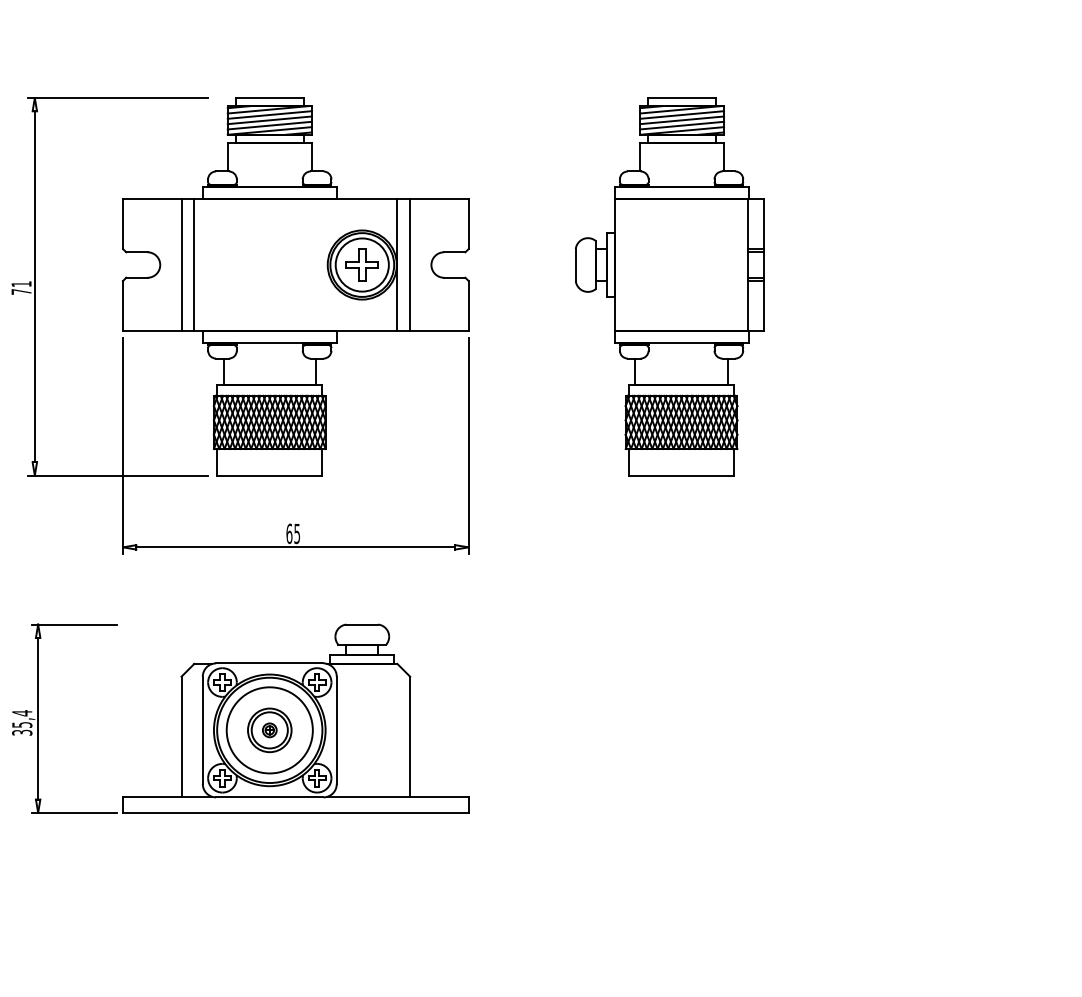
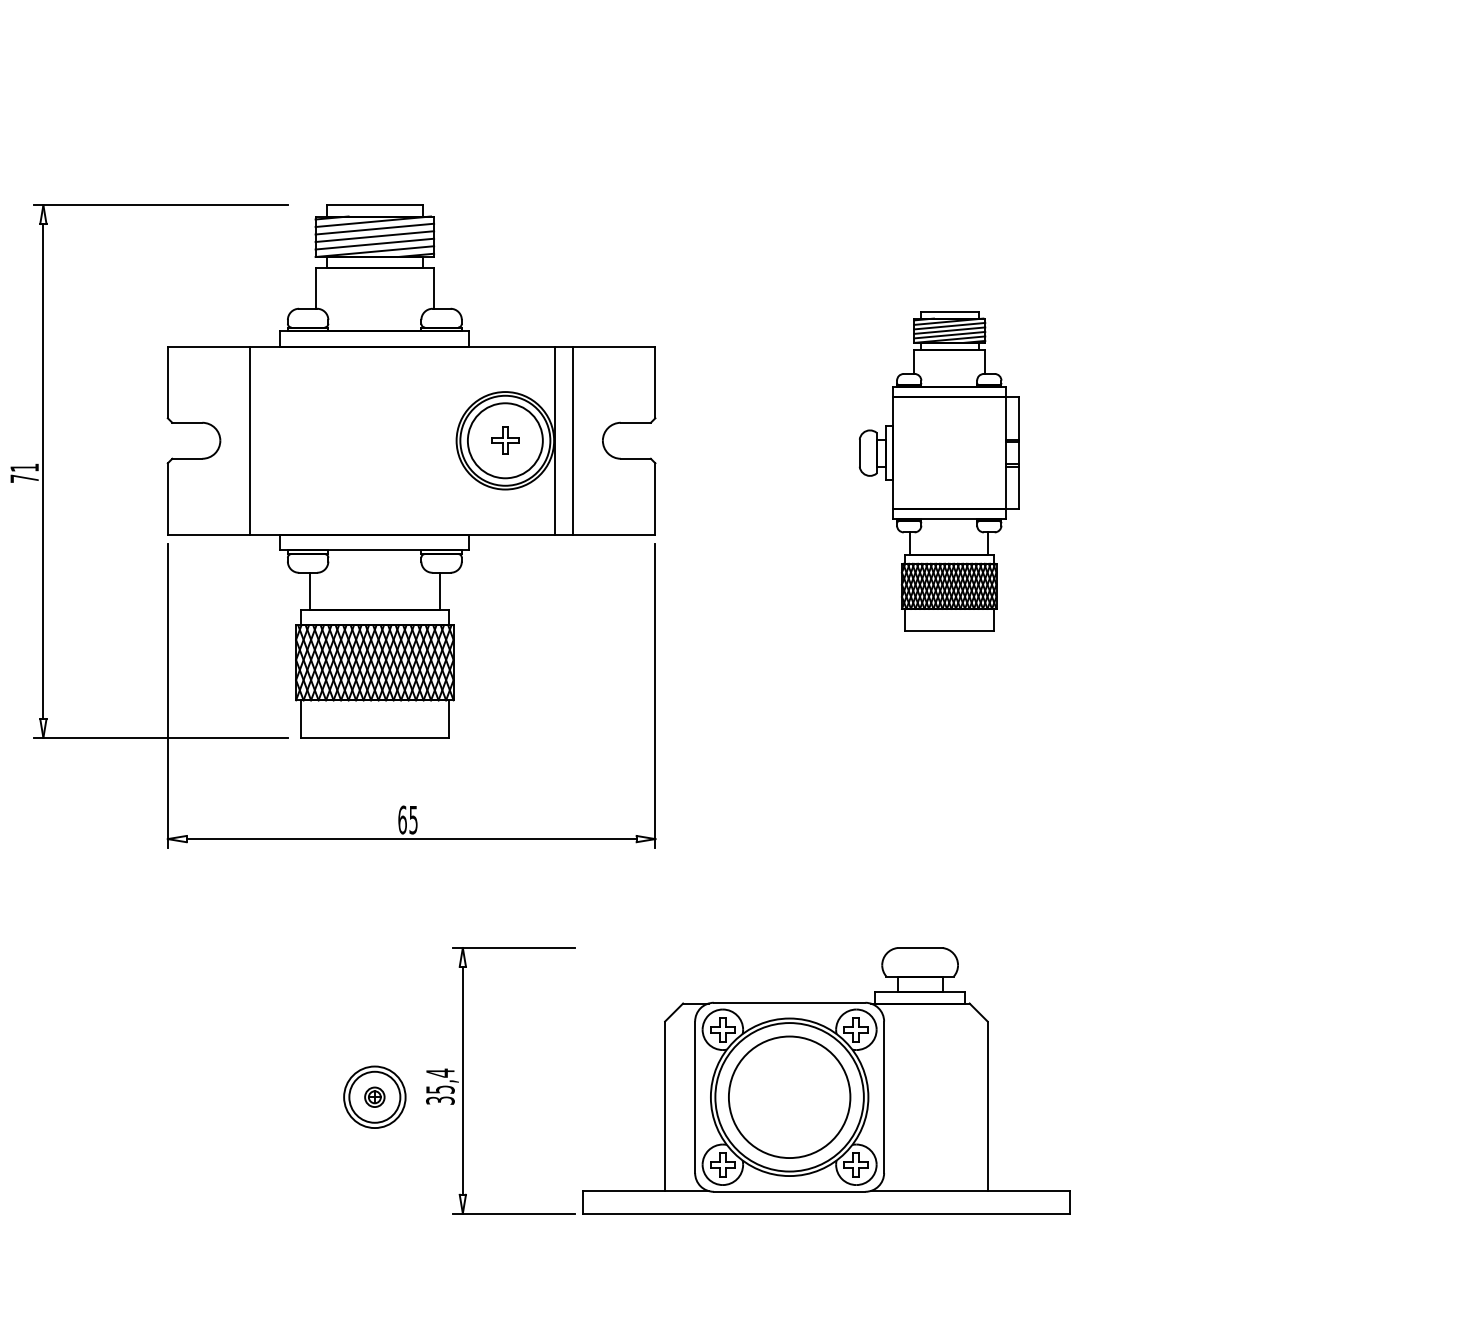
line: (194, 264) -> (268, 440), removed
part: (361, 264) -> (504, 440), size x0.6
part: (669, 286) -> (938, 471), size x0.6
part: (240, 718) -> (748, 1080), moved

